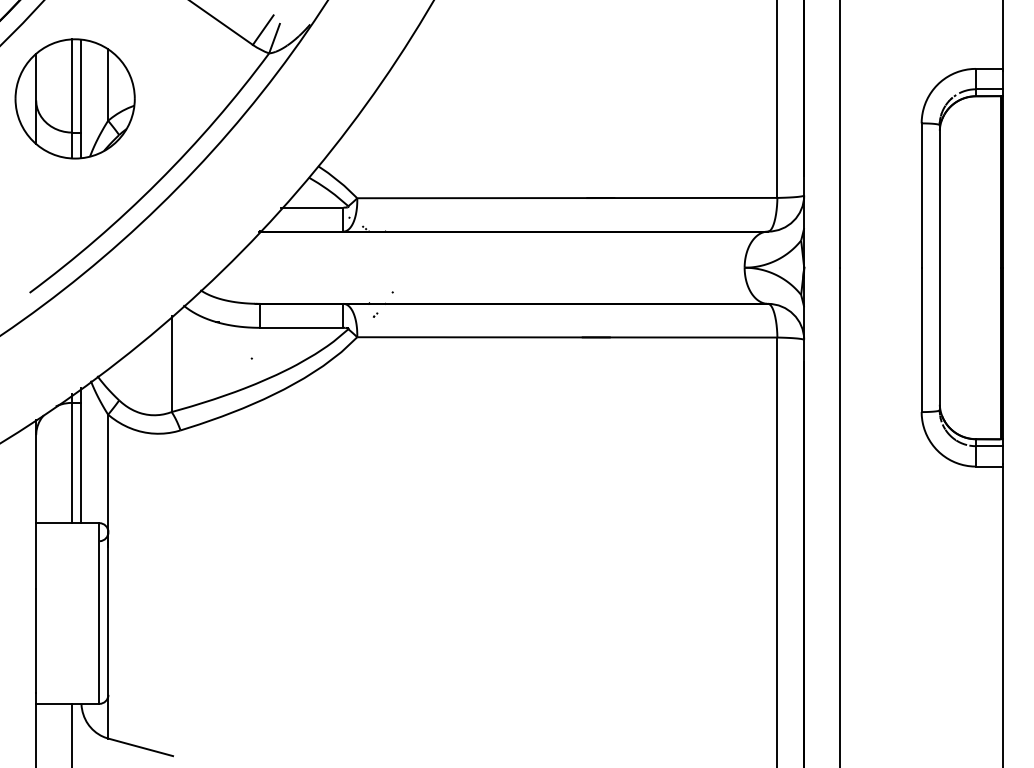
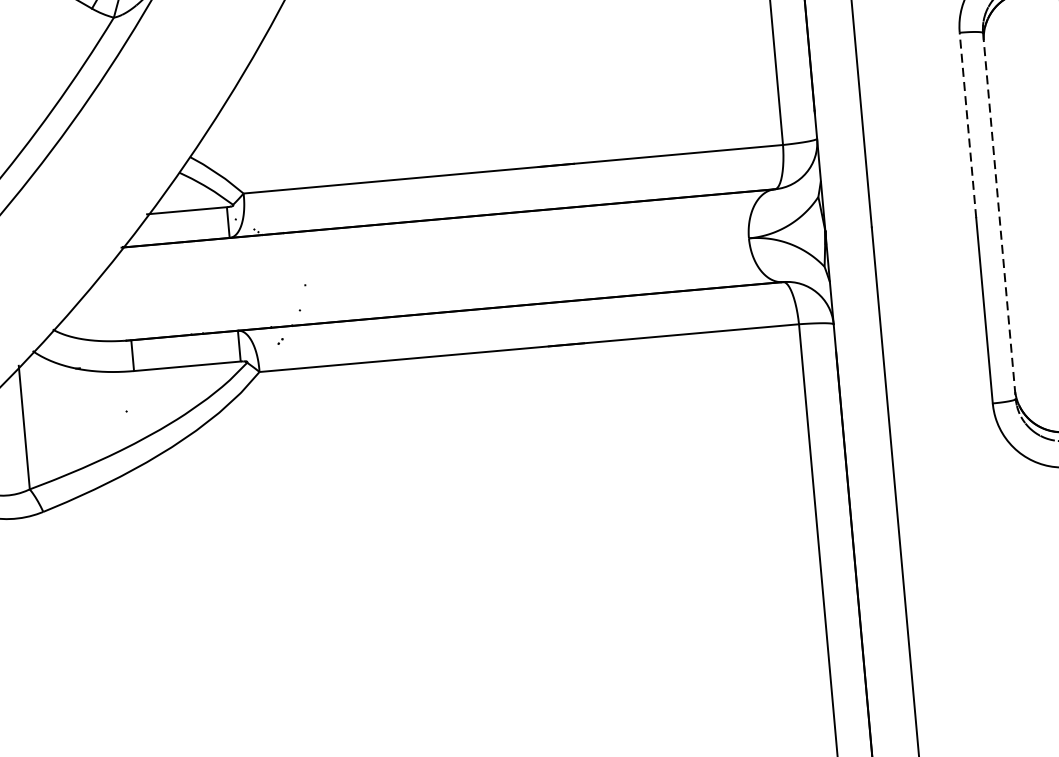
line: (921, 195) -> (967, 125), solid -> dashed
line: (939, 267) -> (999, 215), solid -> dashed

